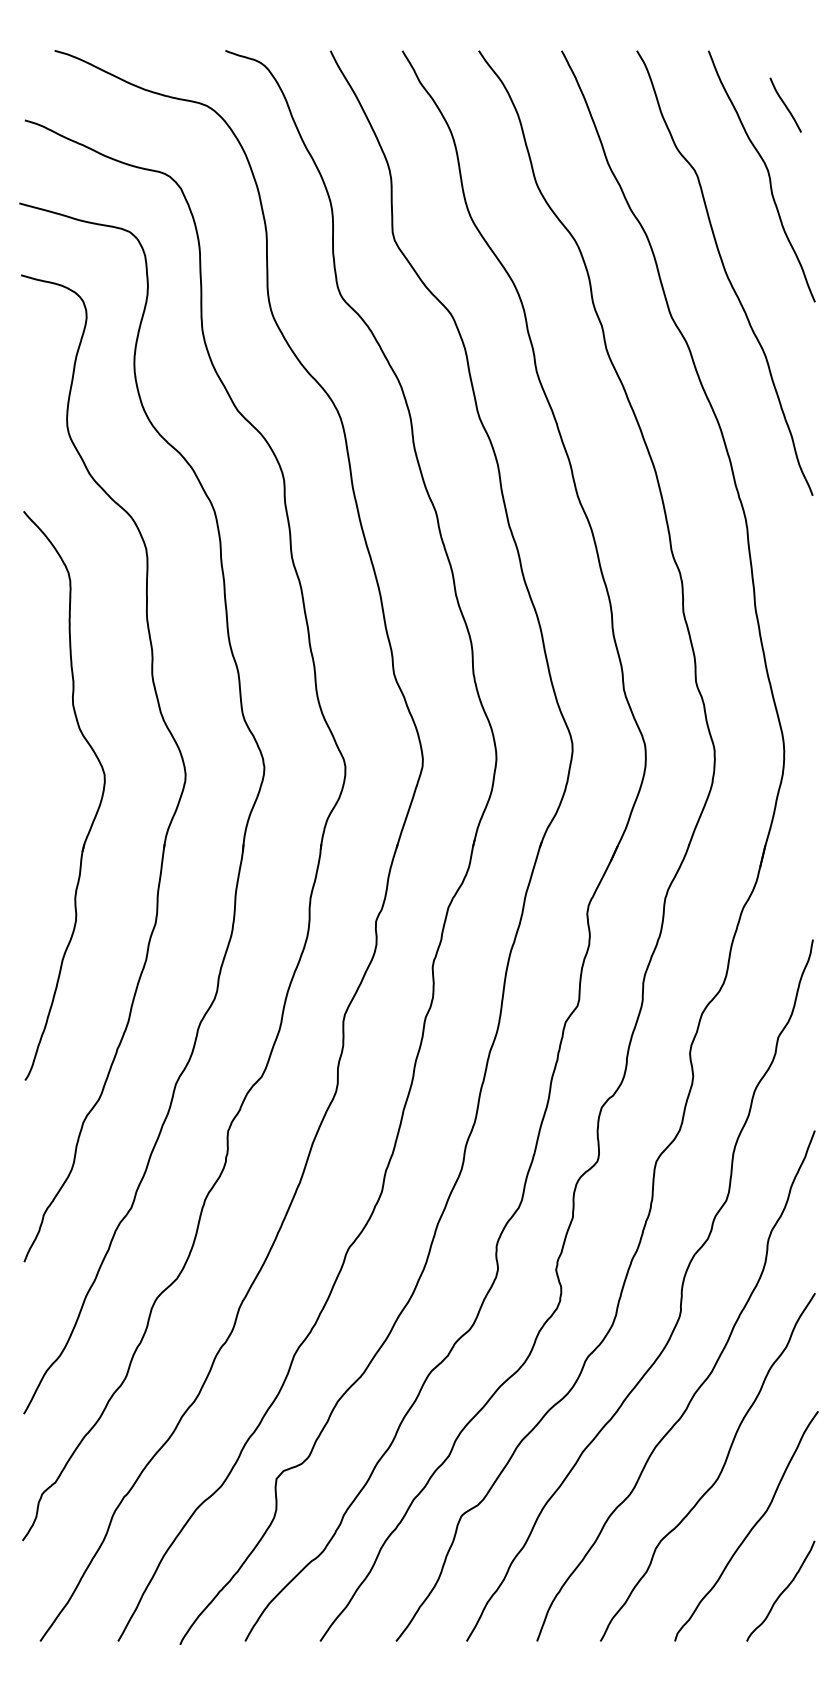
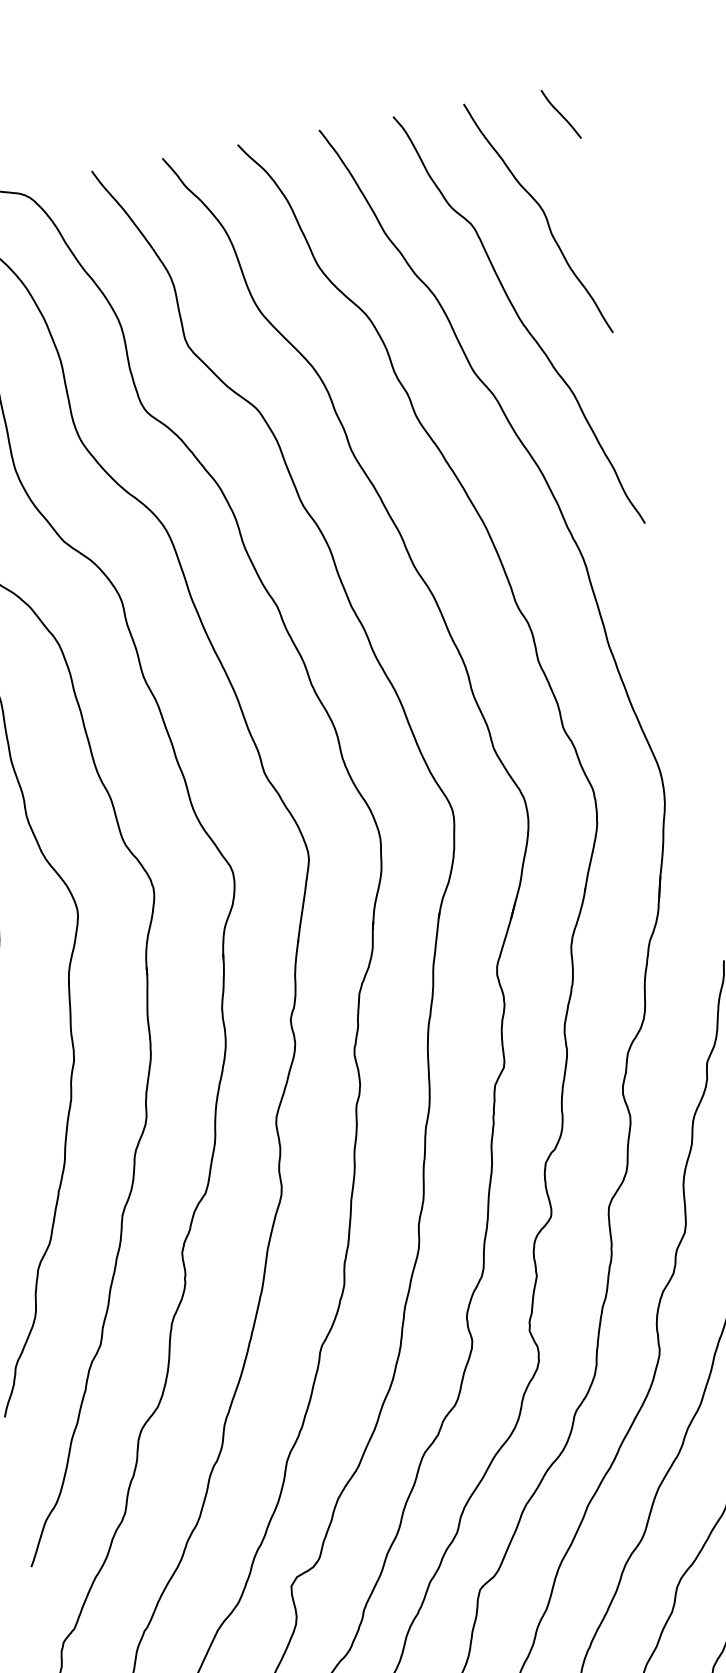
curve: (785, 104) -> (560, 113), moved

